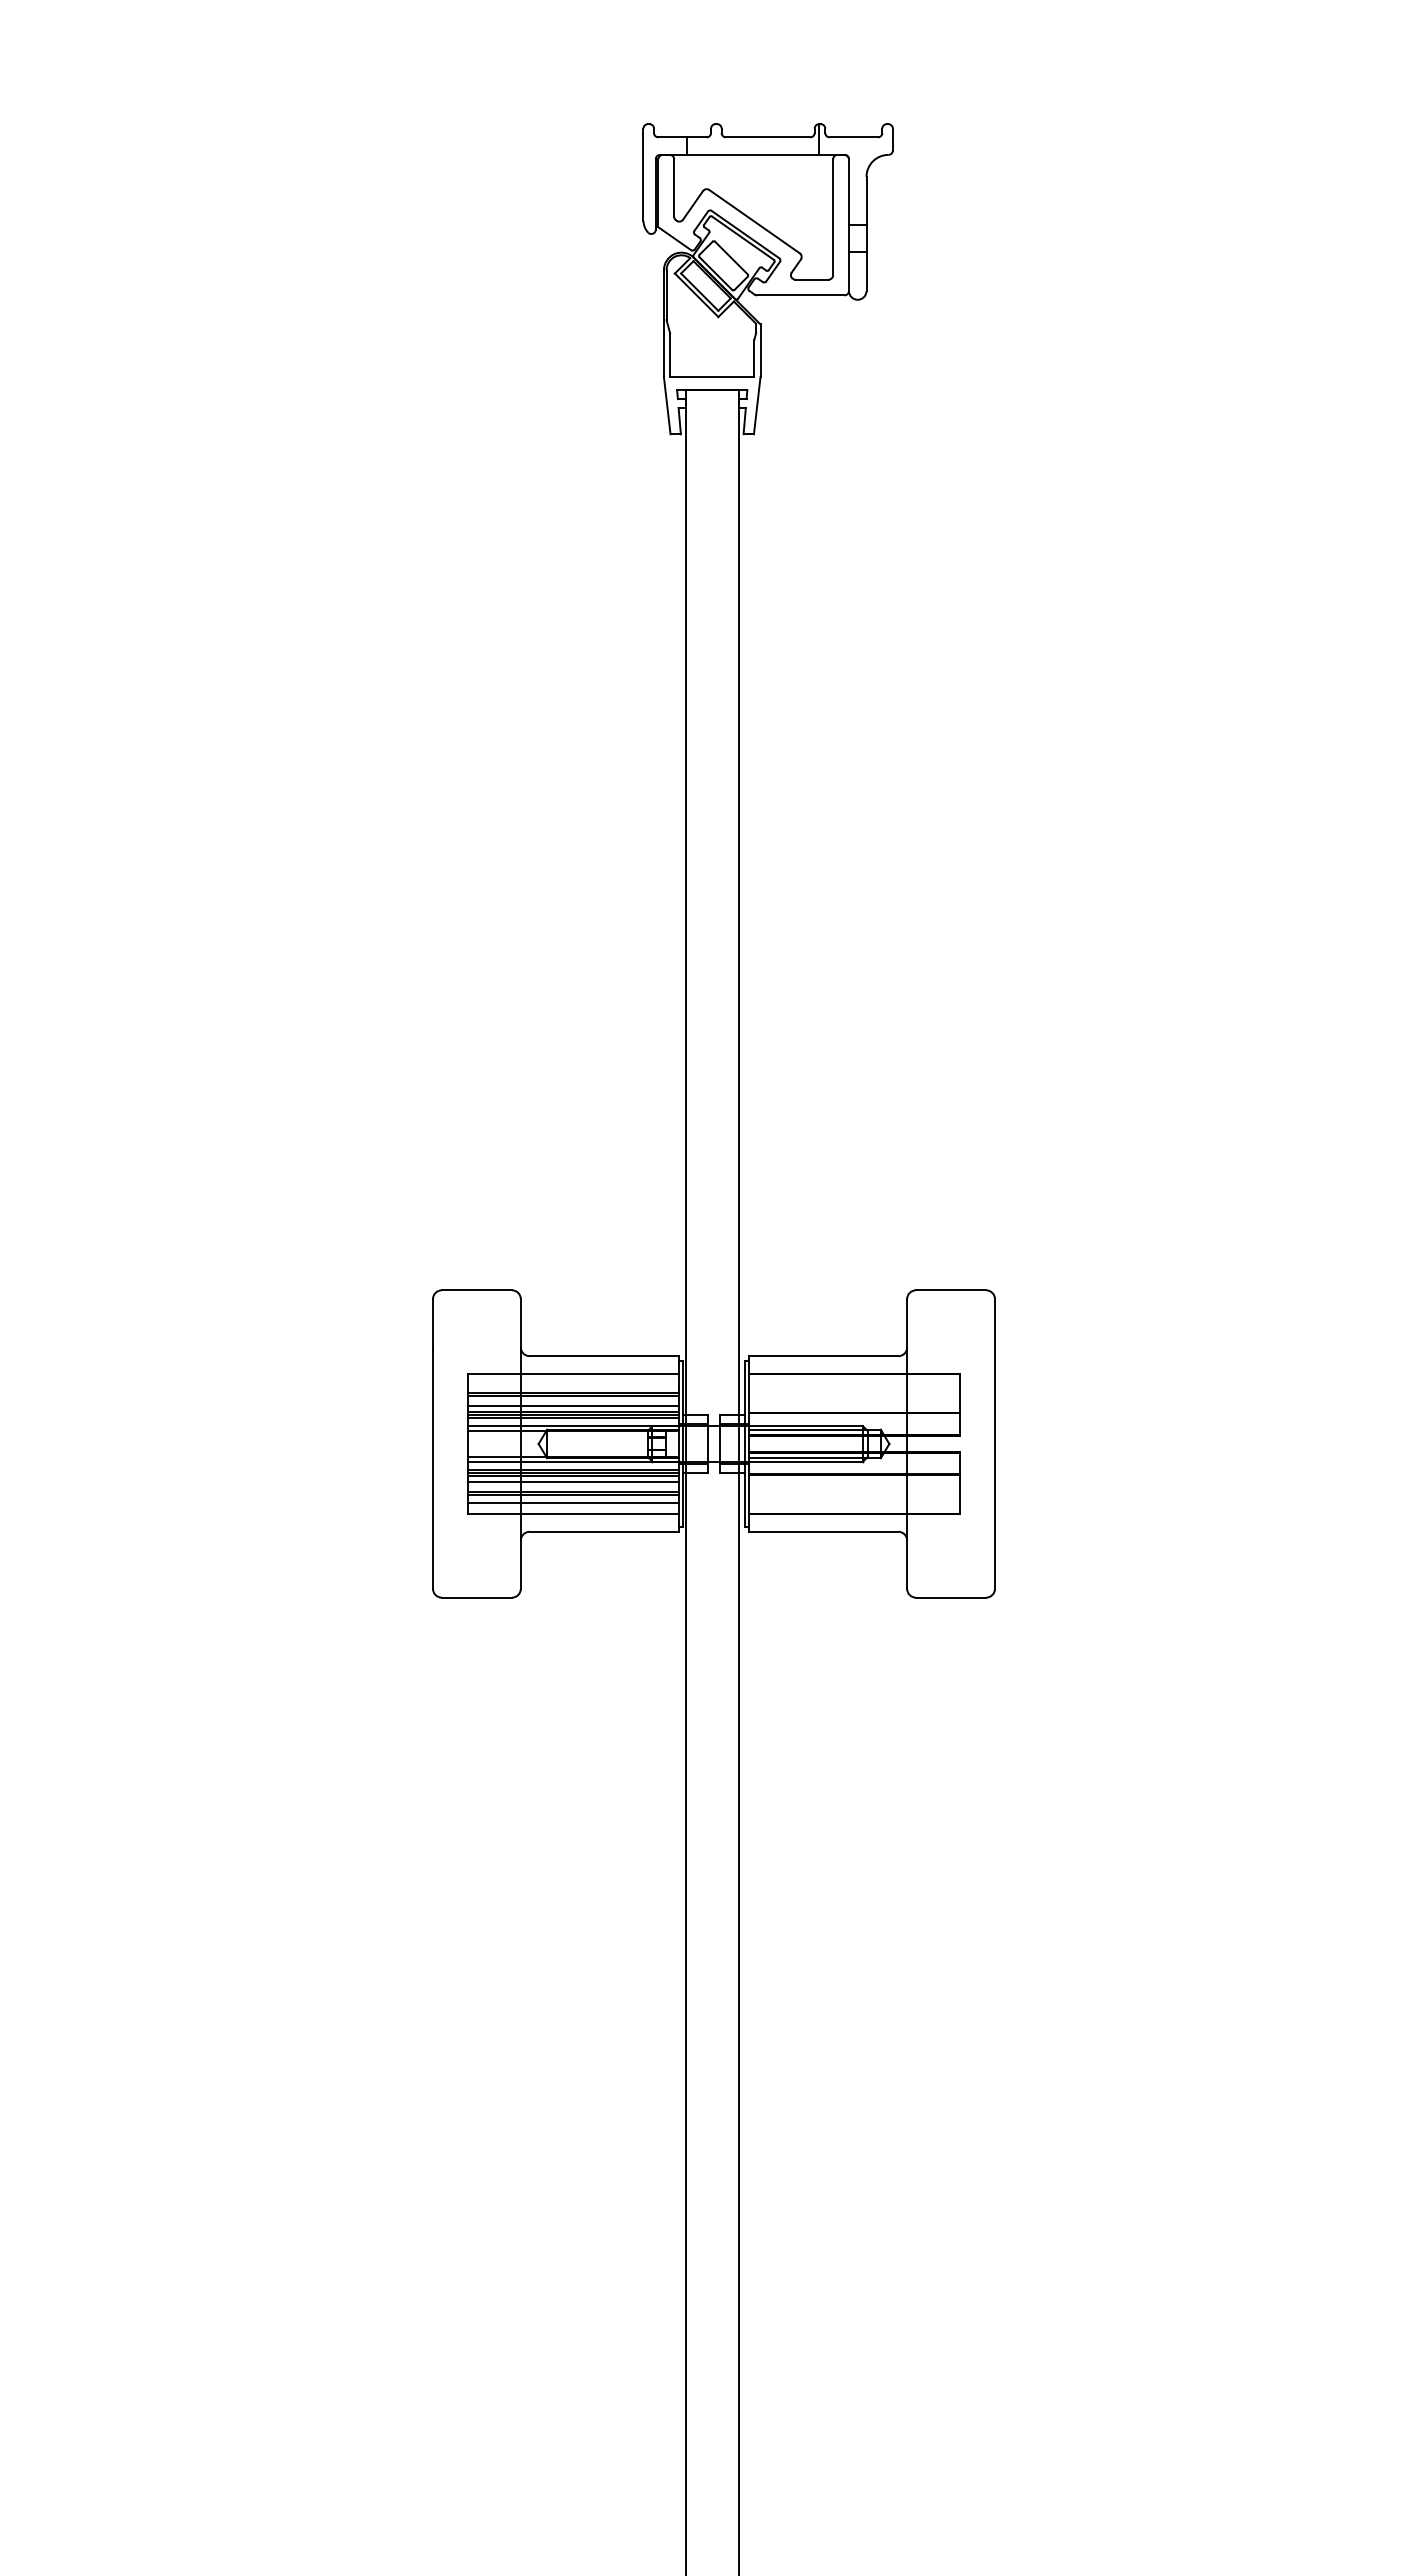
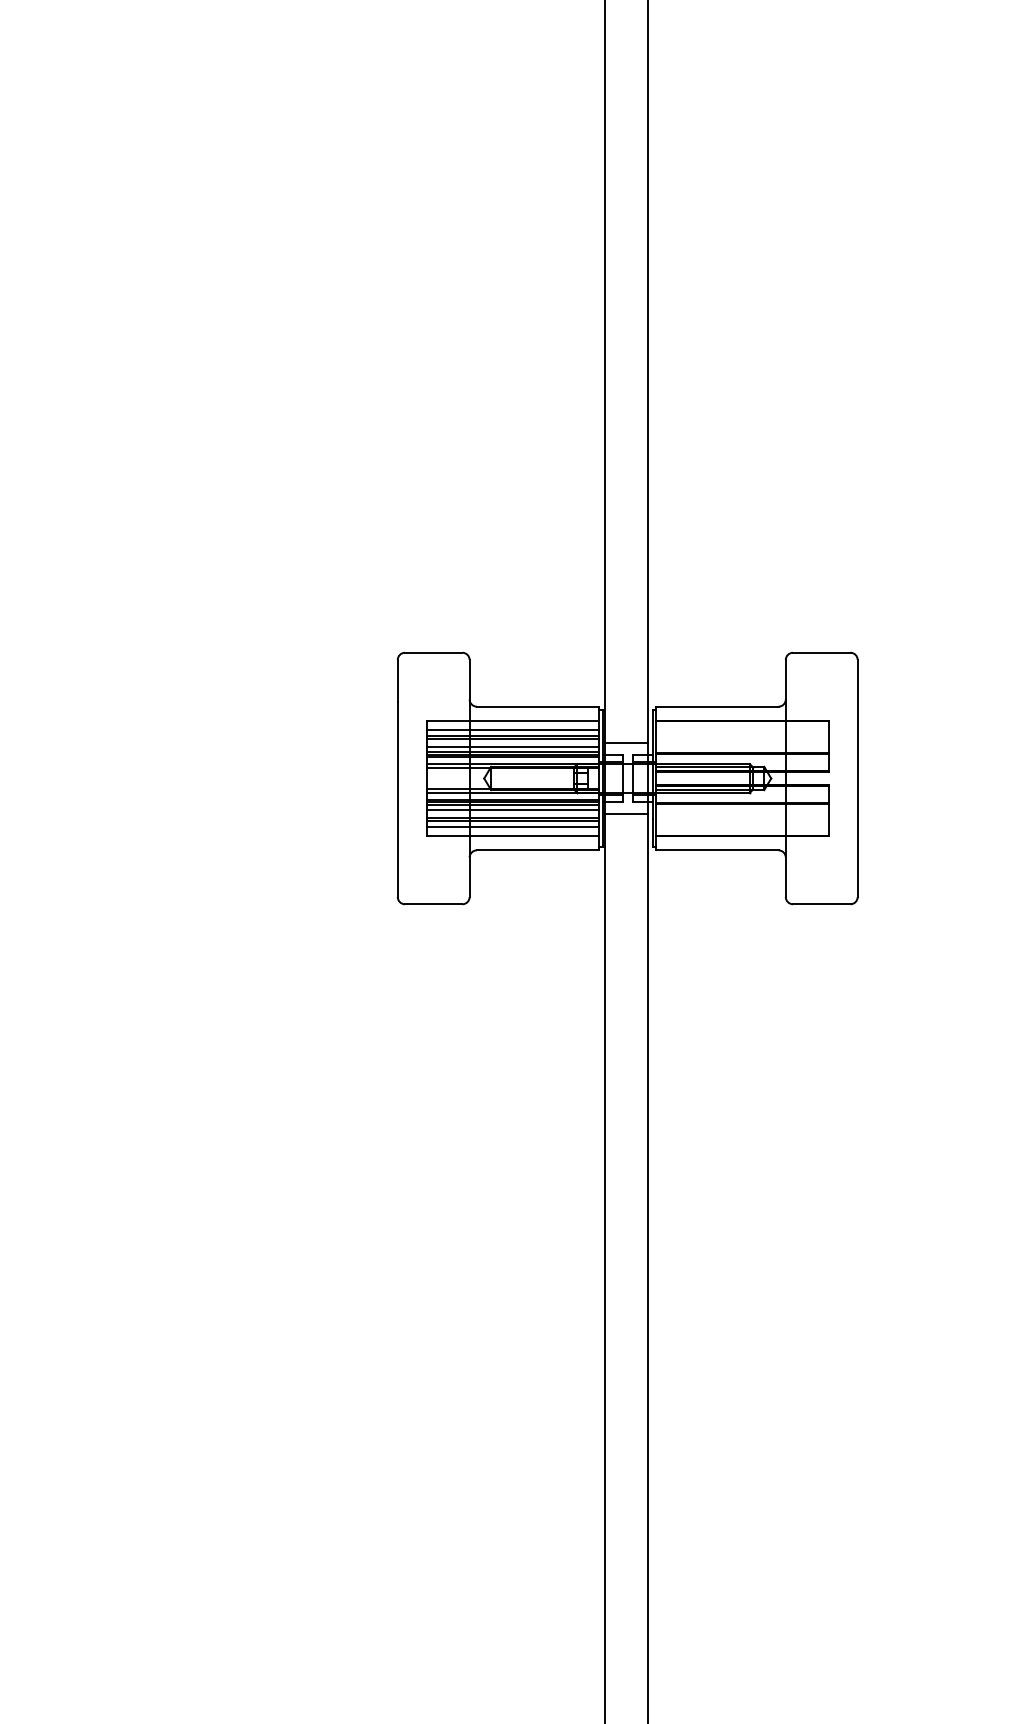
line: (573, 1384) -> (512, 729), added
line: (711, 1400) -> (625, 742), added
line: (711, 1487) -> (625, 814), added

